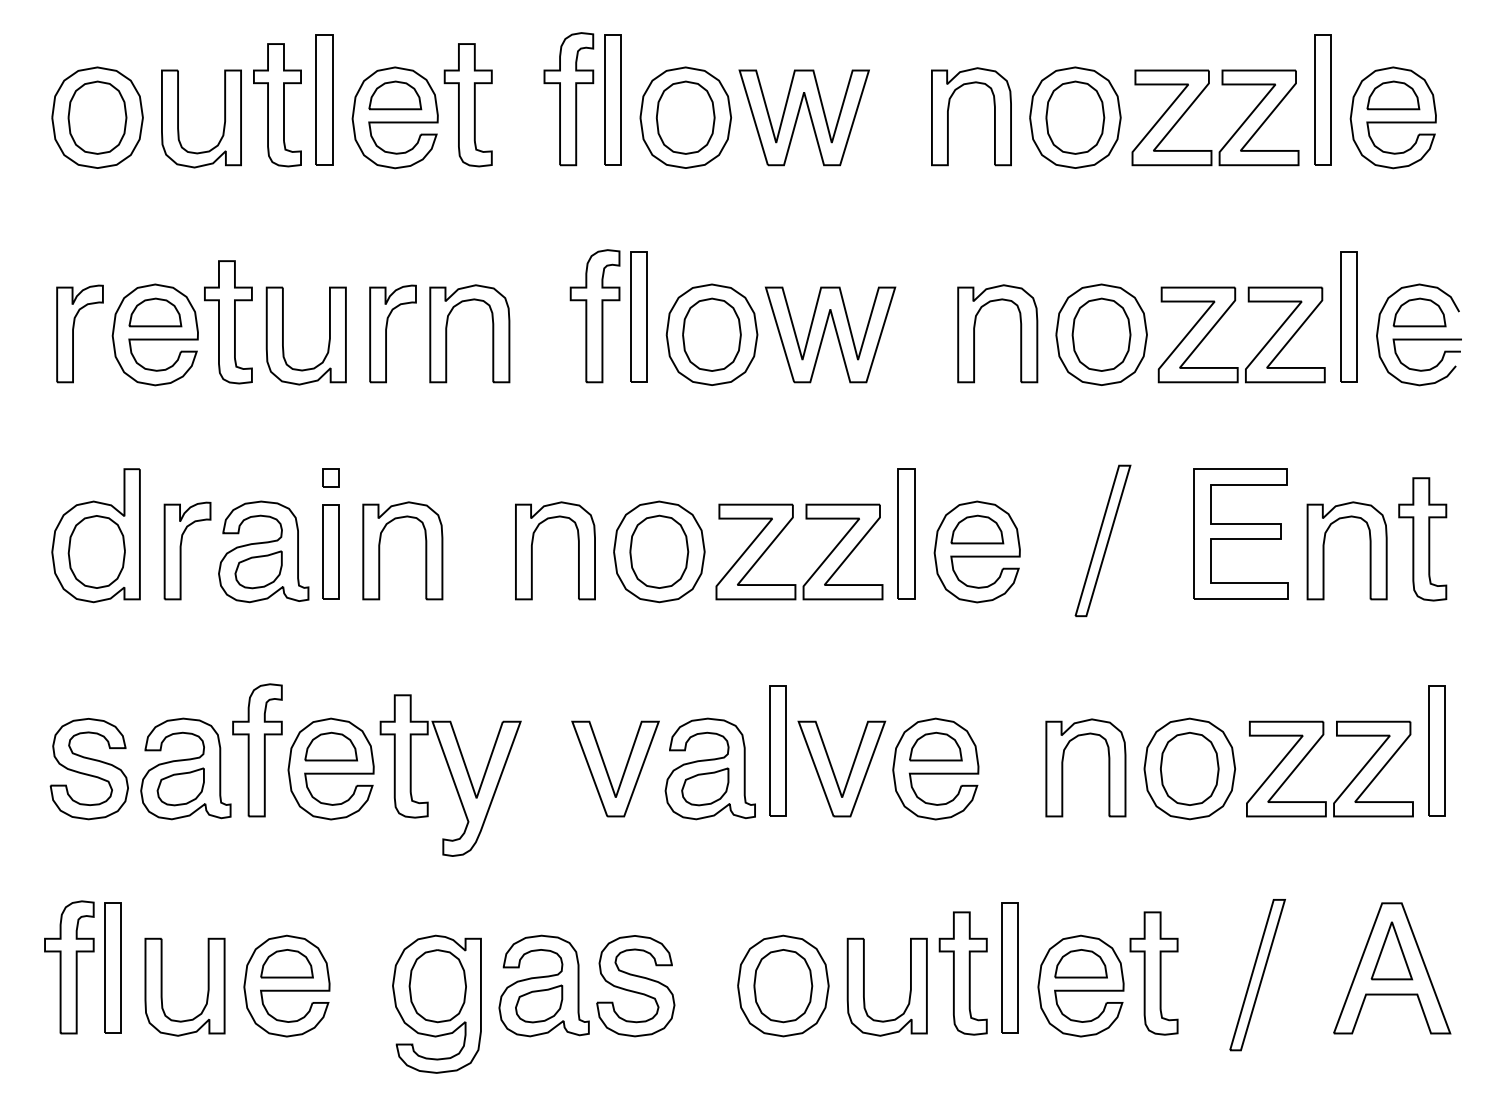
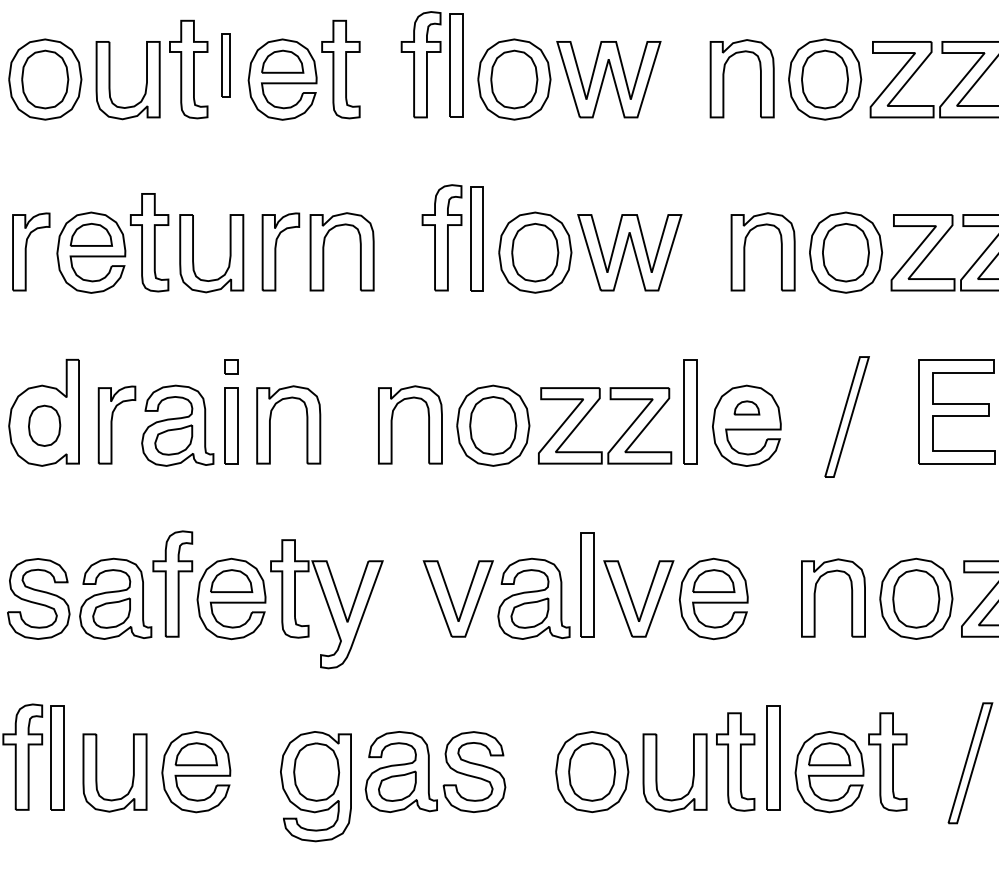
part: (324, 99) -> (226, 65), size x0.6
part: (977, 529) -> (747, 407), size x0.6
part: (96, 551) -> (44, 425), size x0.7

